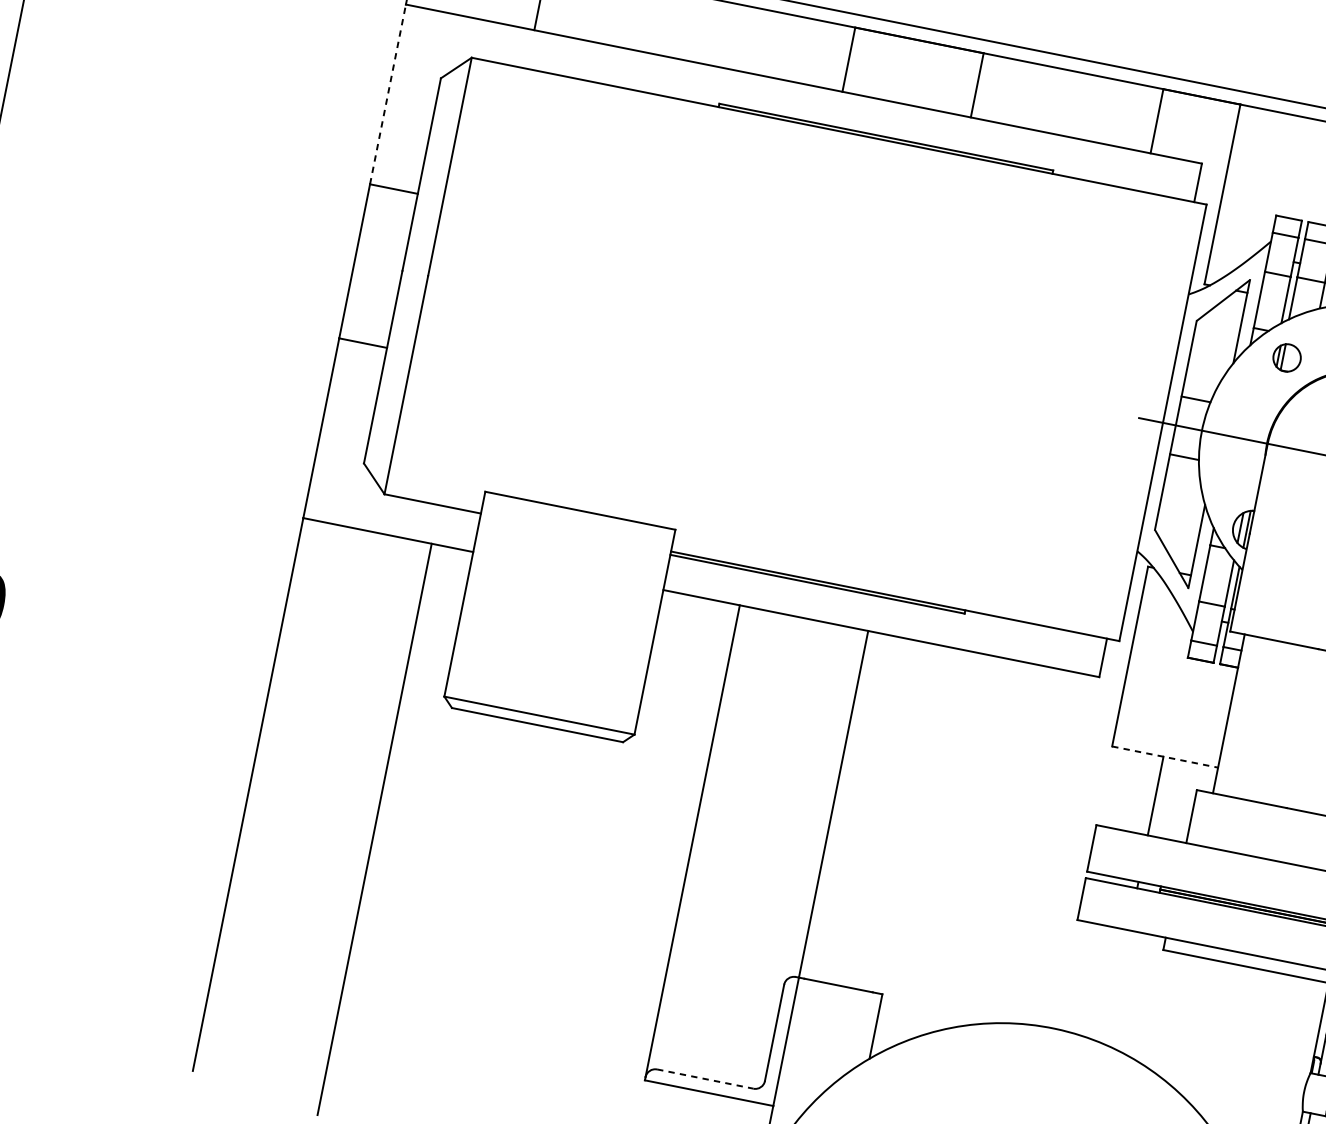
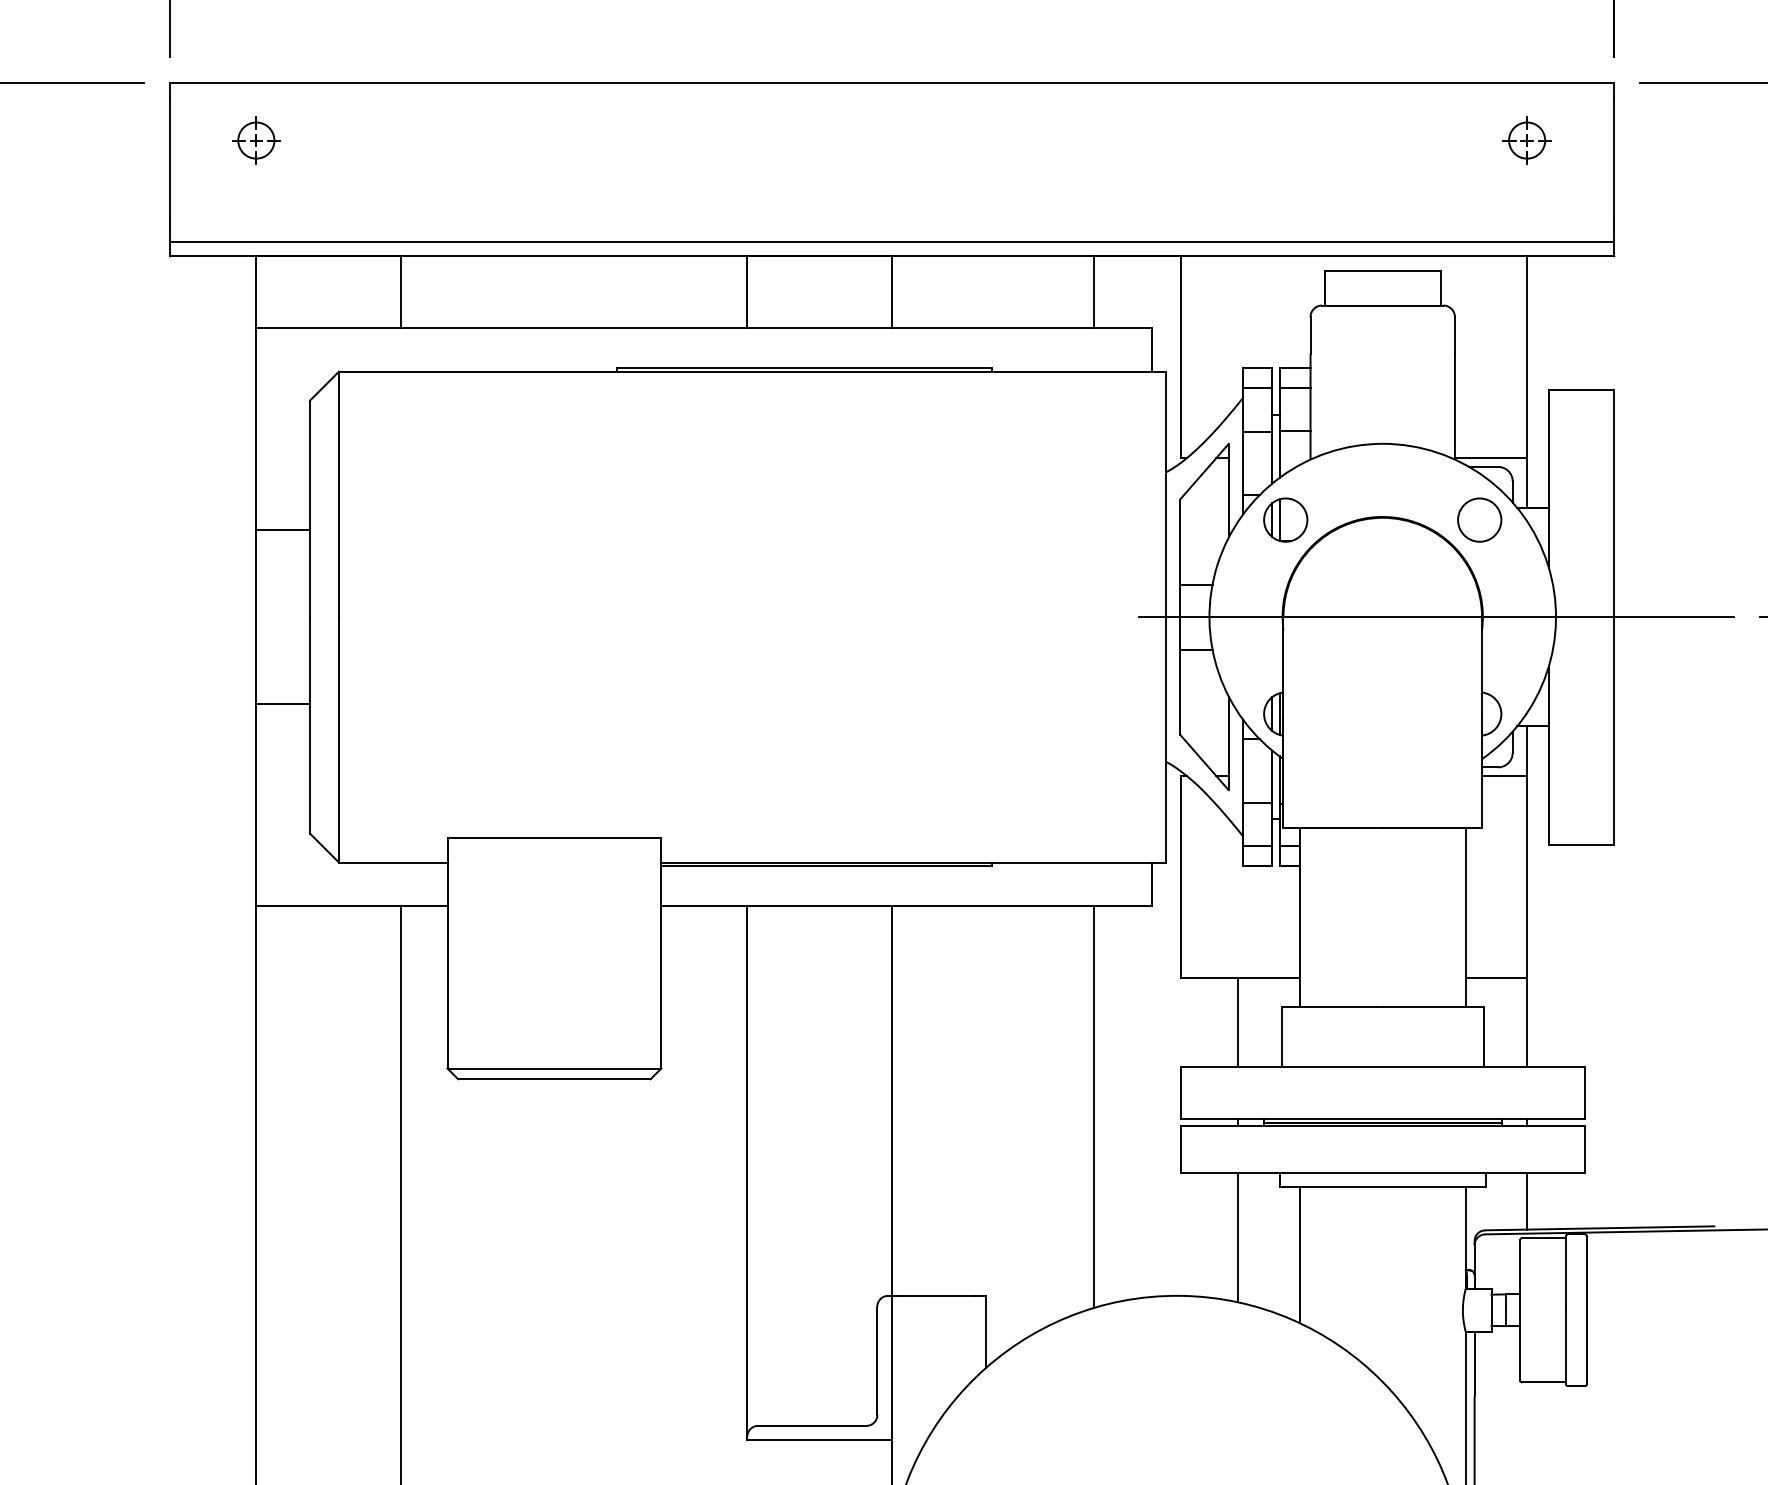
line: (388, 93) -> (256, 428), dashed -> solid
part: (1286, 357) -> (1285, 519), size x1.43
line: (1165, 757) -> (1240, 978), dashed -> solid
line: (1011, 845) -> (1093, 1106), added
line: (1117, 987) -> (1238, 1237), added
line: (1168, 1014) -> (1299, 1255), added
line: (705, 1078) -> (812, 1425), dashed -> solid

